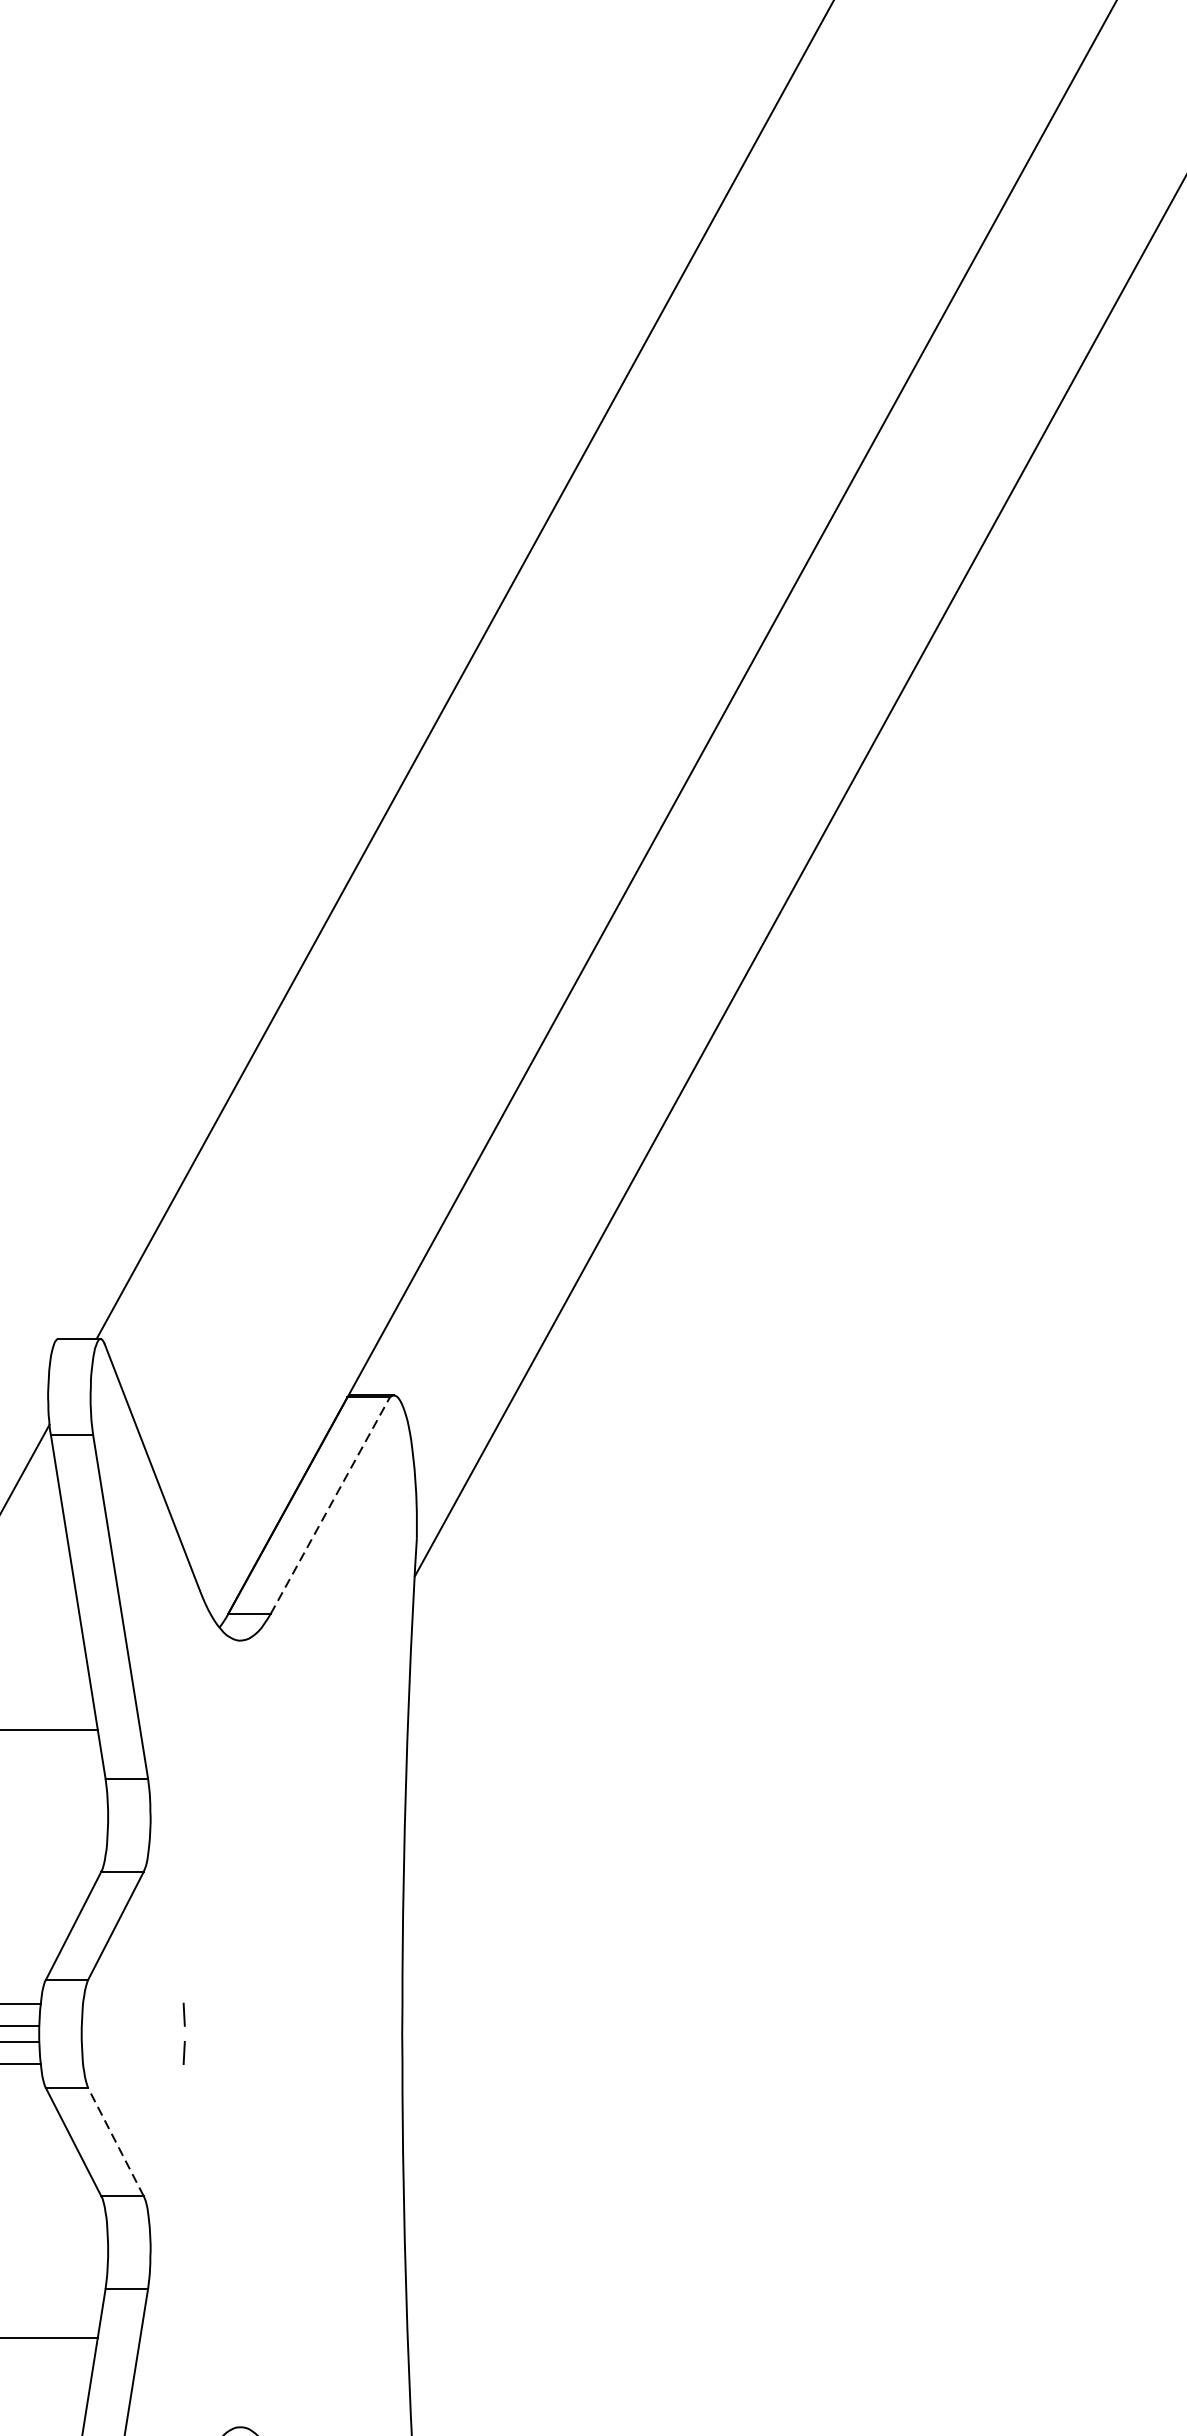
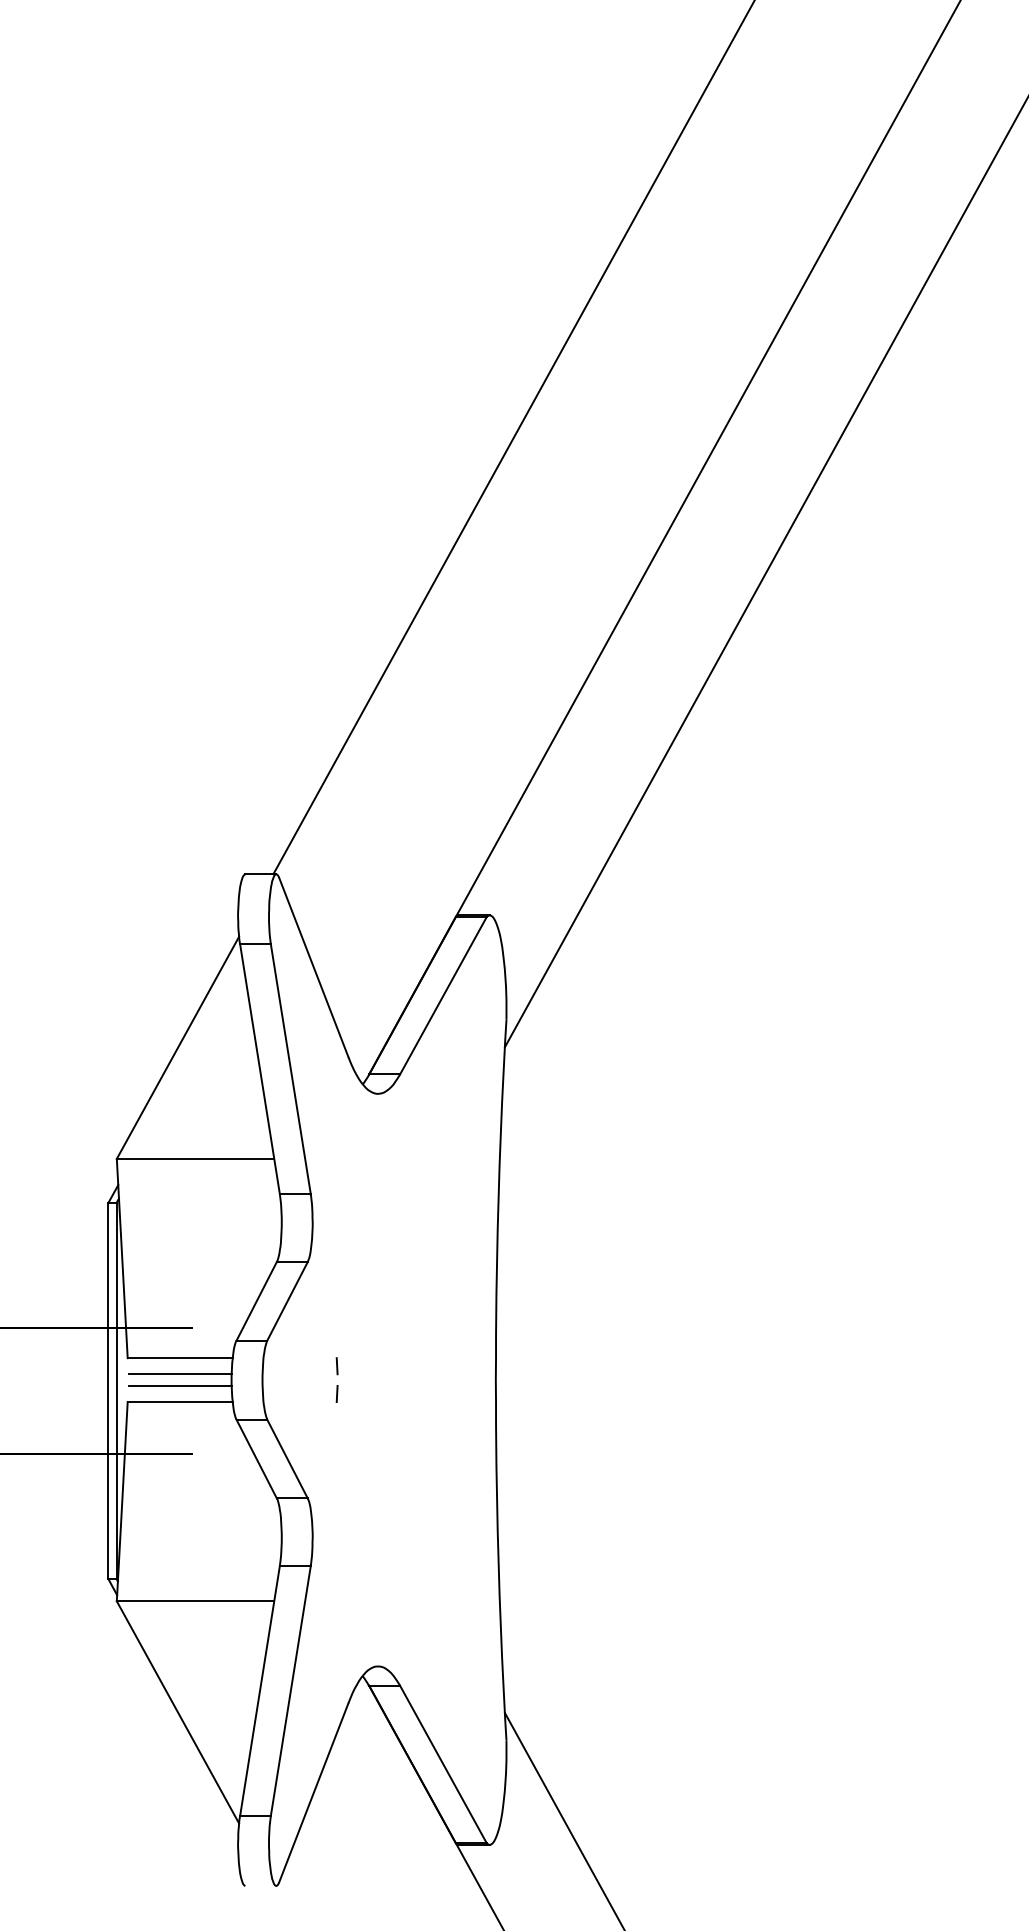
line: (330, 1505) -> (443, 995), dashed -> solid
line: (116, 2141) -> (287, 1458), dashed -> solid

